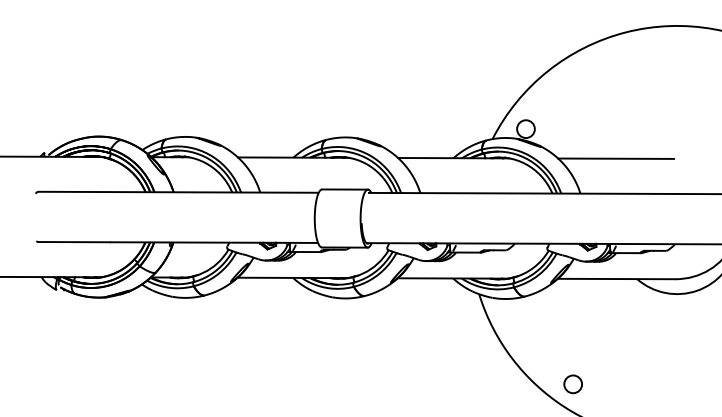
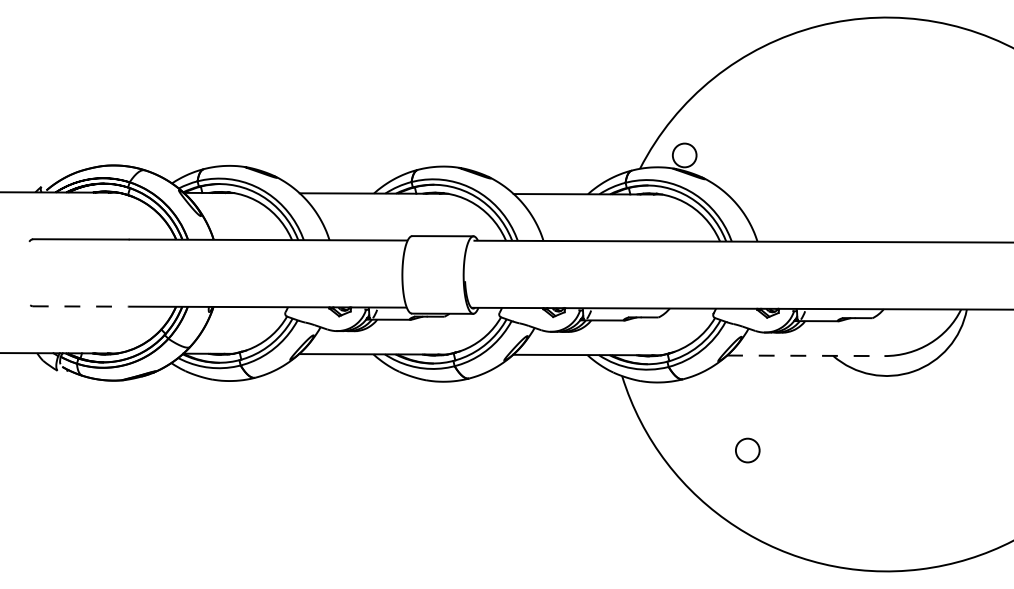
line: (615, 158) -> (804, 194), removed
line: (73, 242) -> (80, 306), solid -> dashed
line: (616, 278) -> (805, 355), solid -> dashed
circle: (572, 384) -> (747, 450), moved

